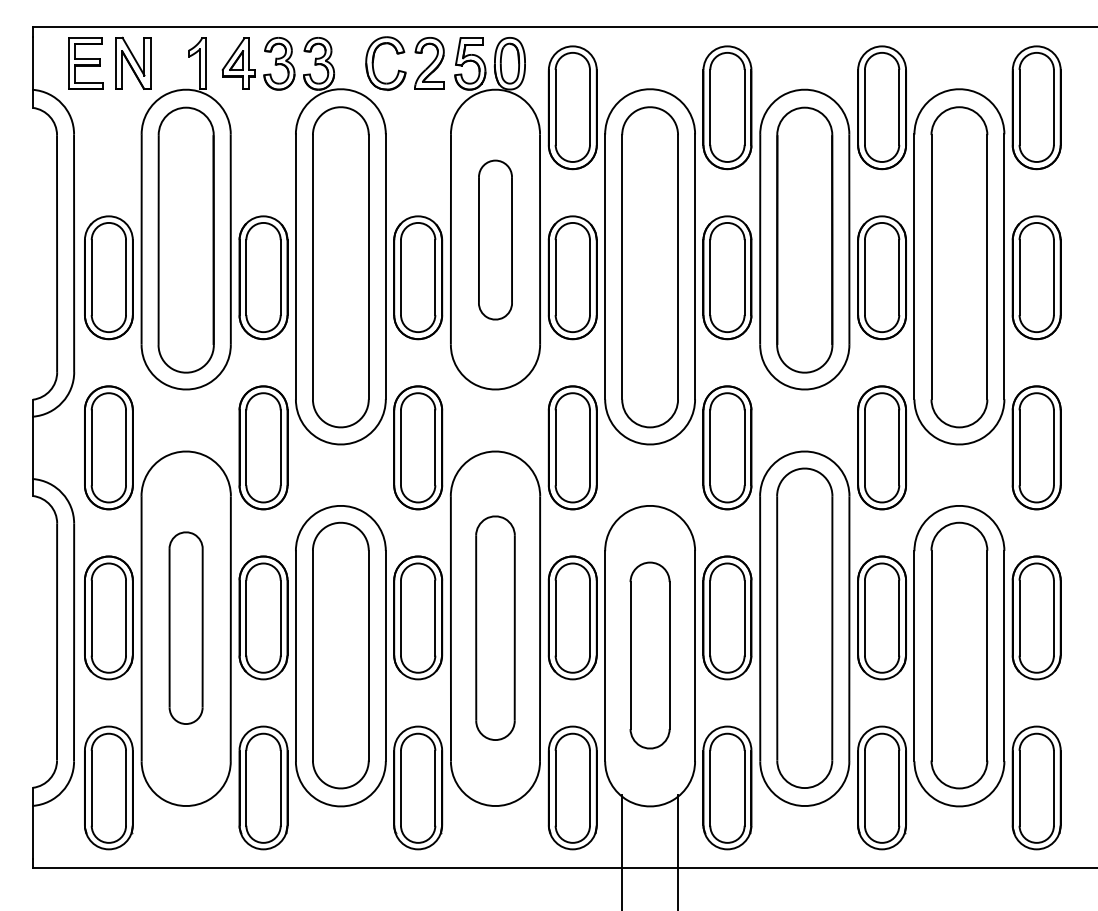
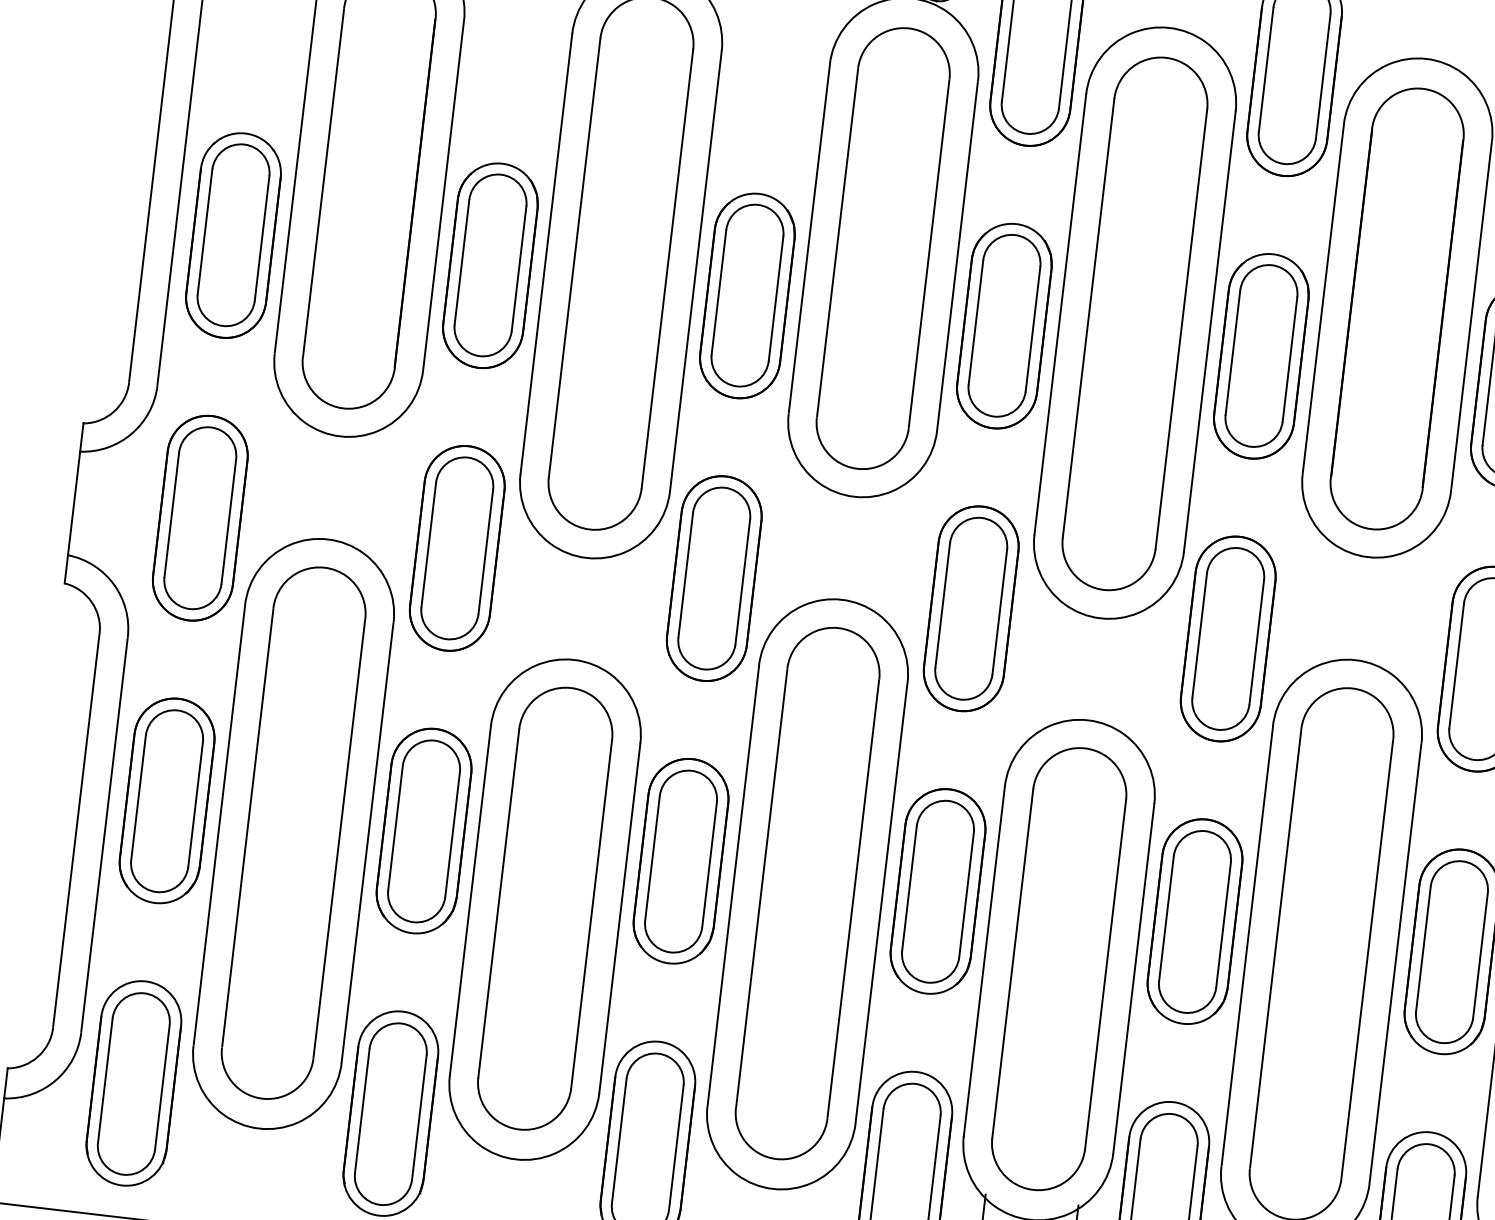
part: (495, 239) -> (883, 247), size x1.67
part: (185, 627) -> (292, 831), size x1.67
part: (495, 627) -> (807, 892), size x1.43
part: (649, 655) -> (1058, 968), size x1.43

